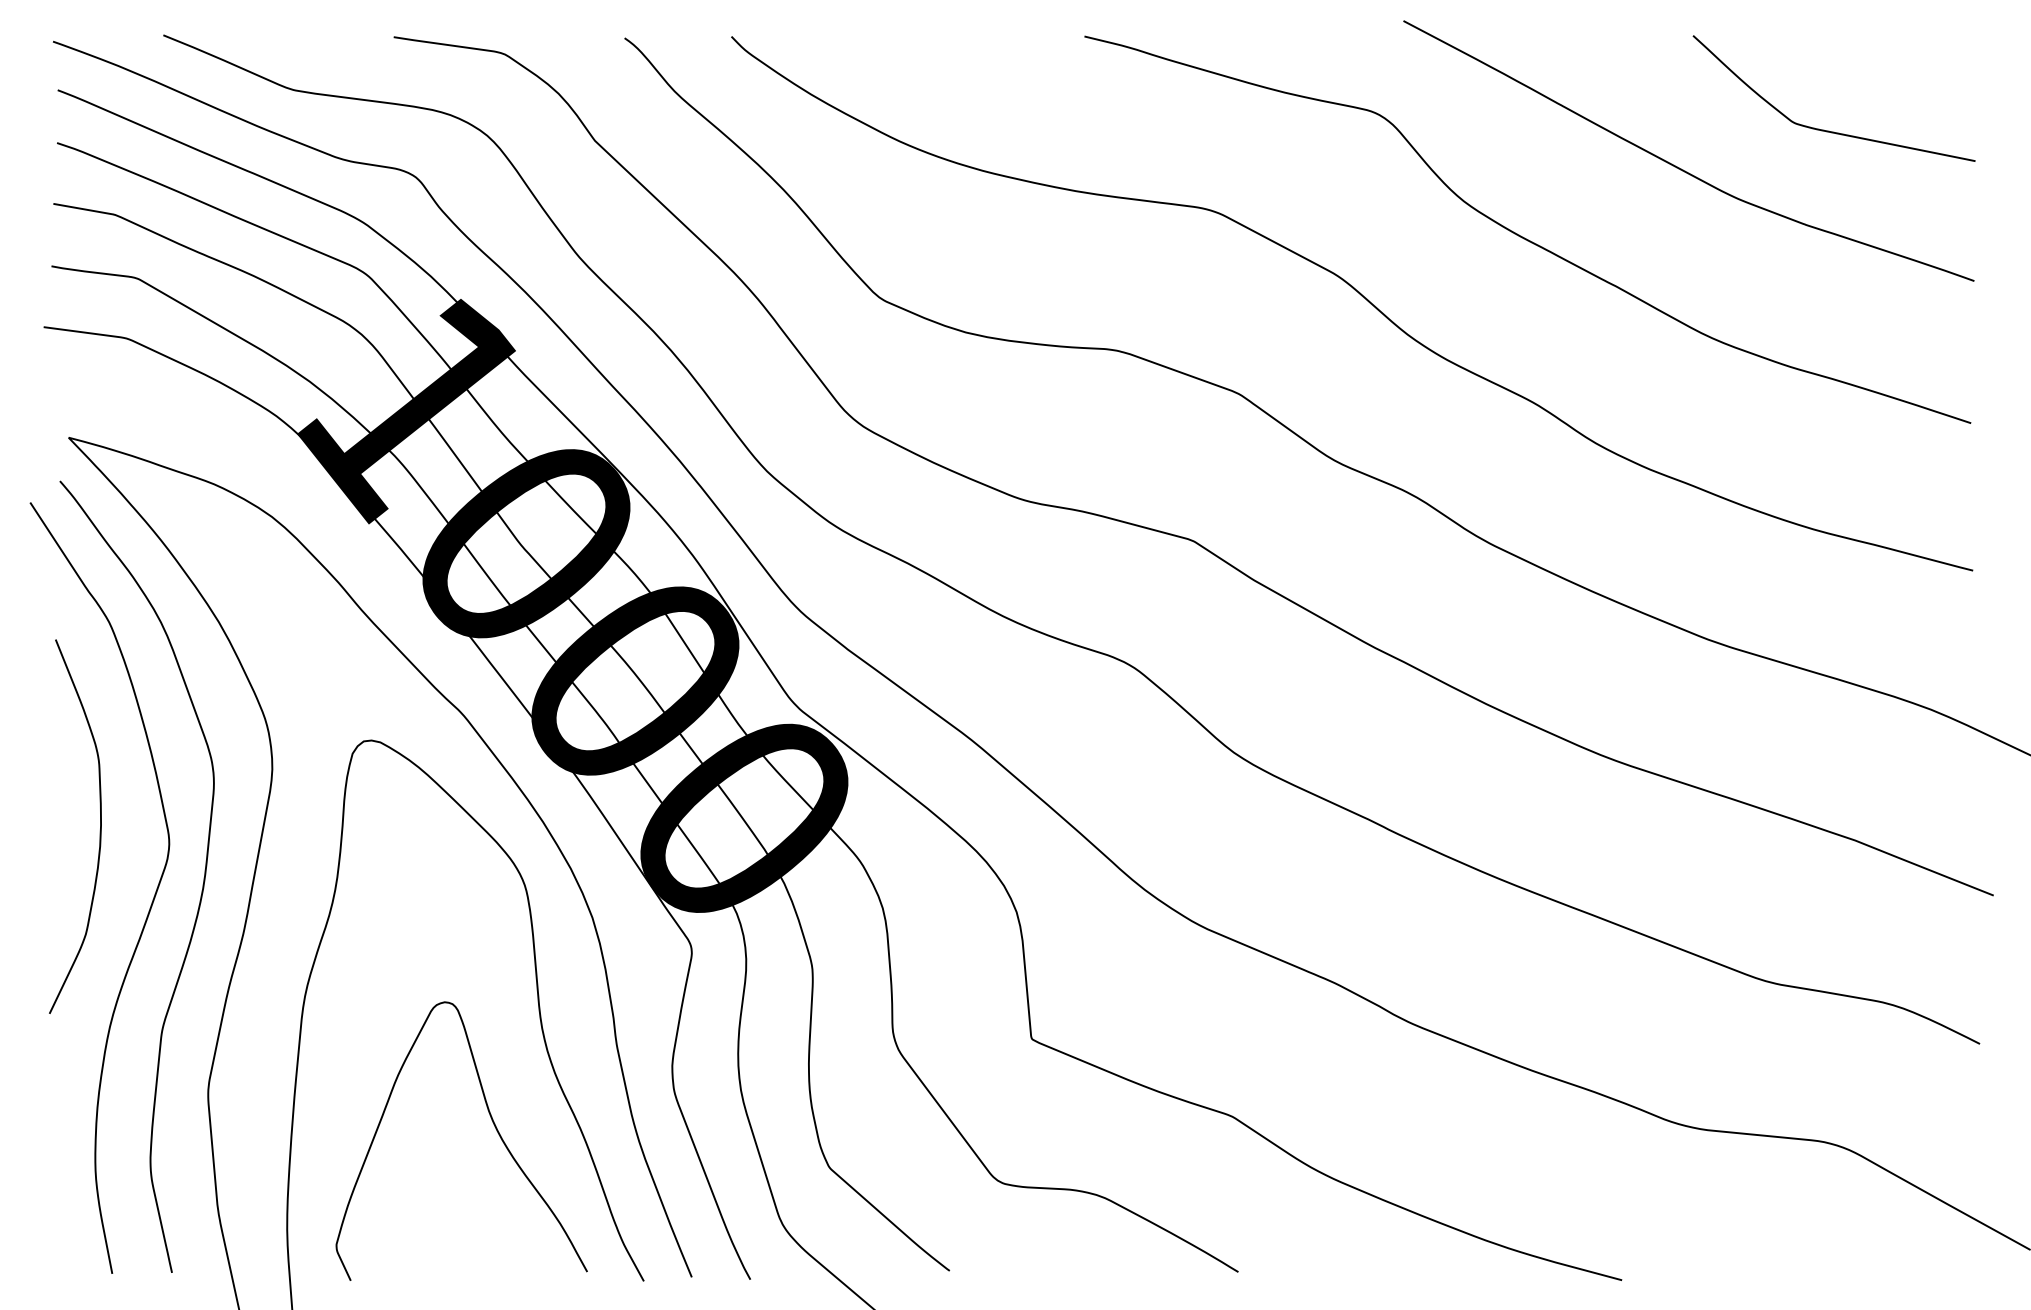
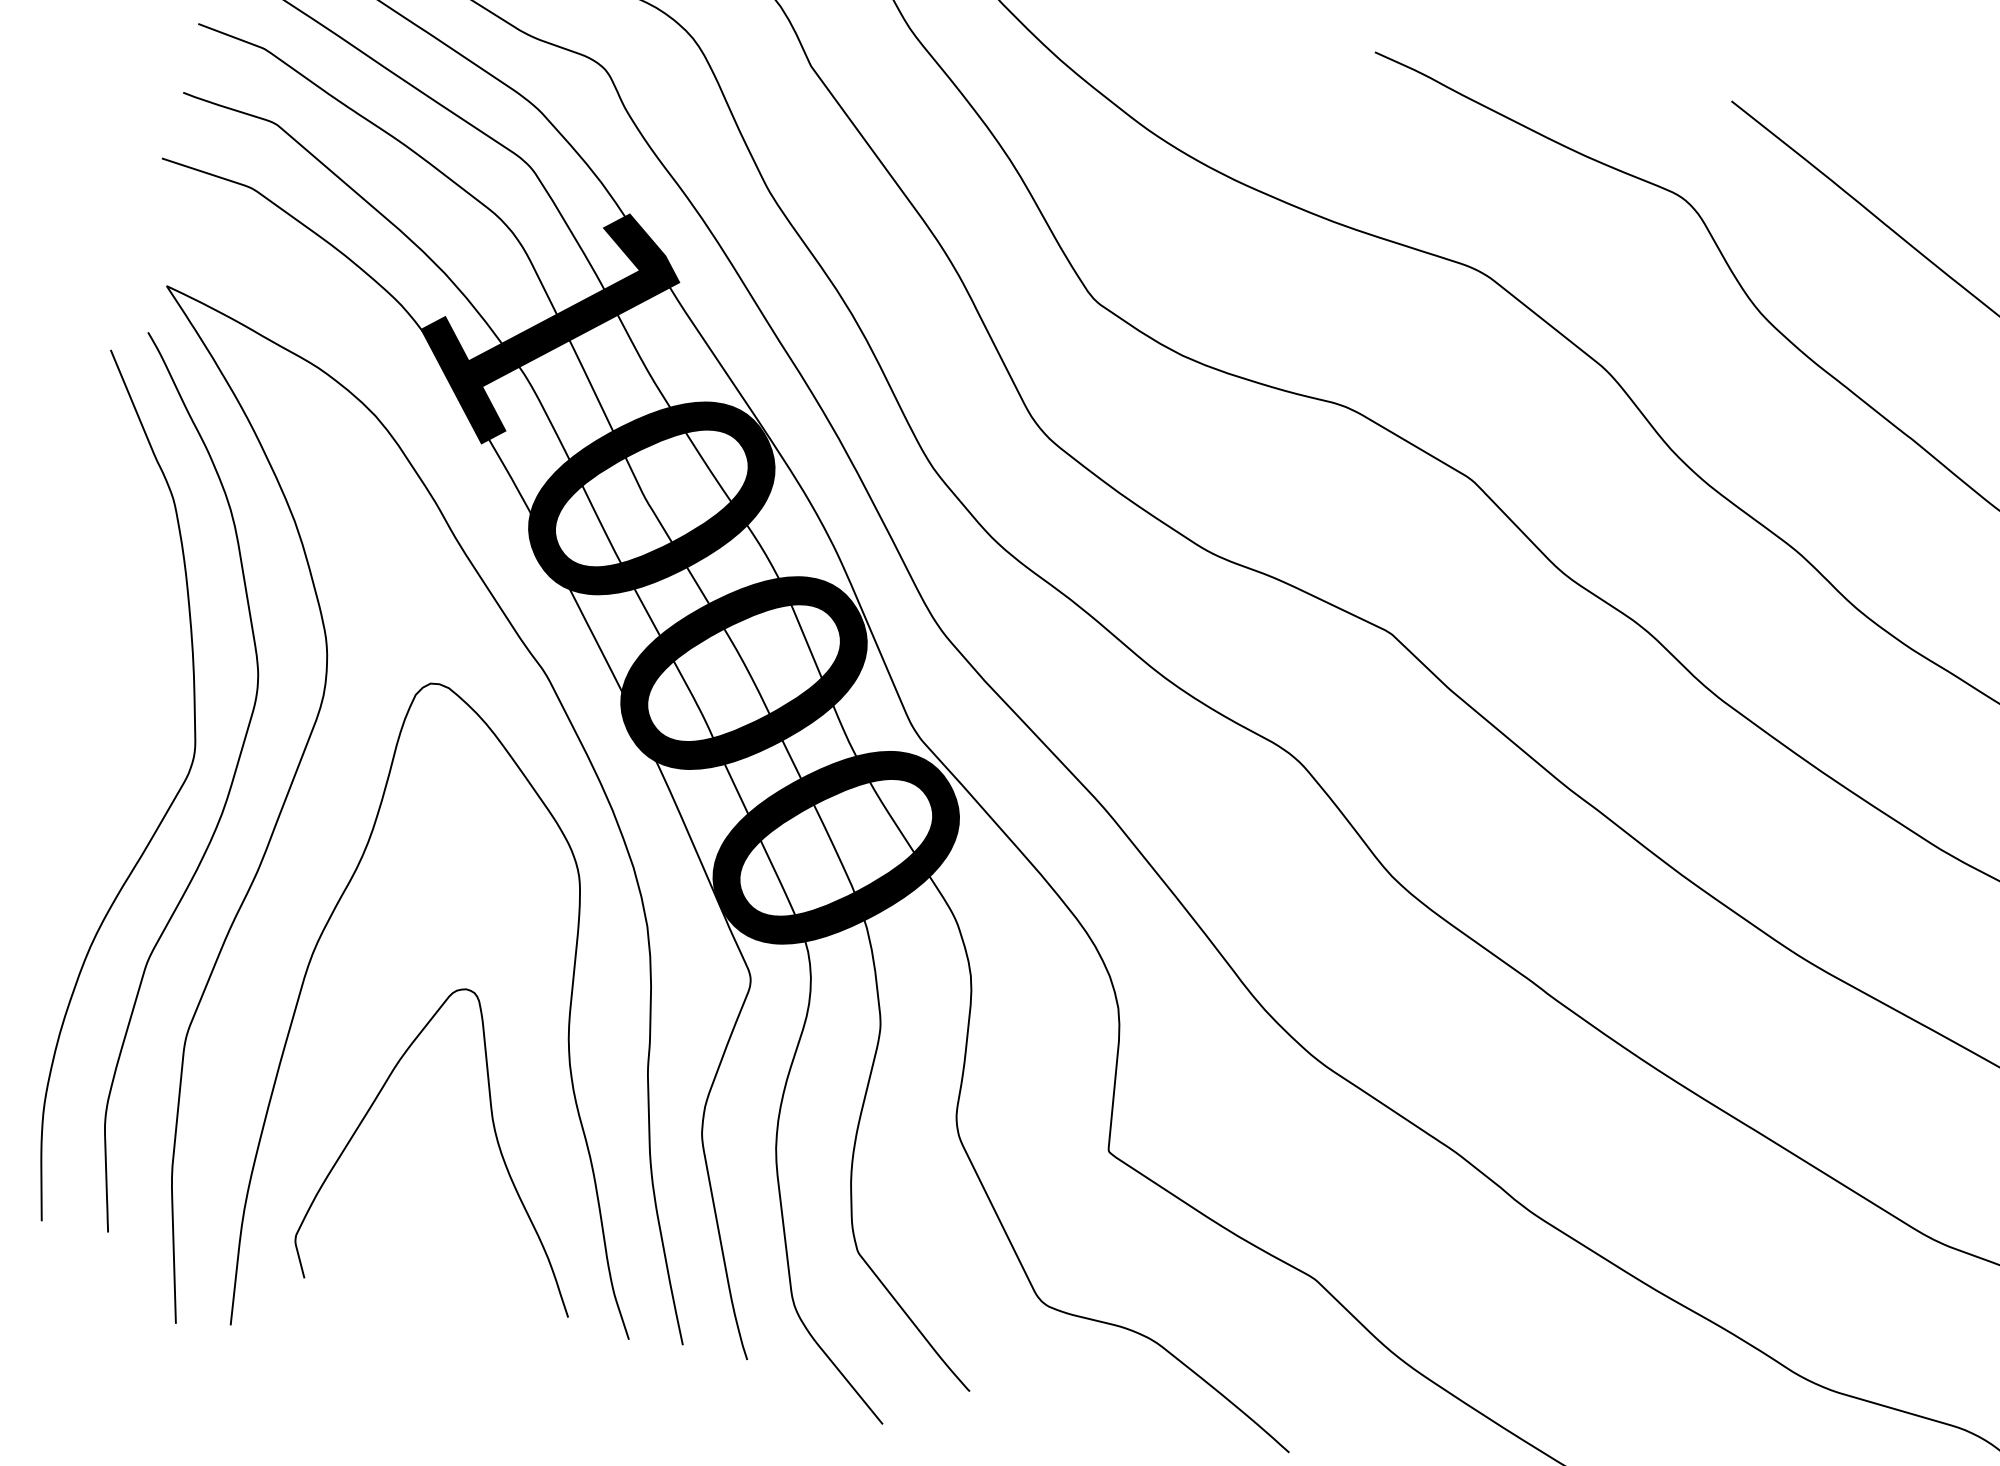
curve: (99, 831) -> (119, 728), removed

